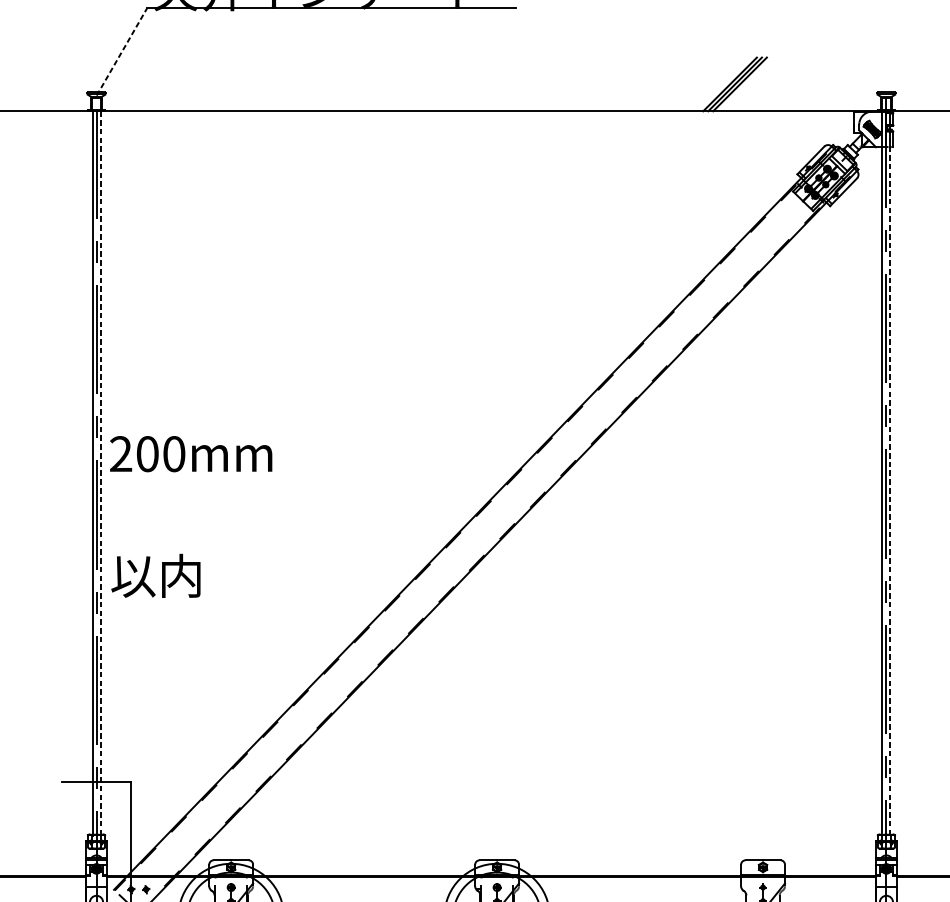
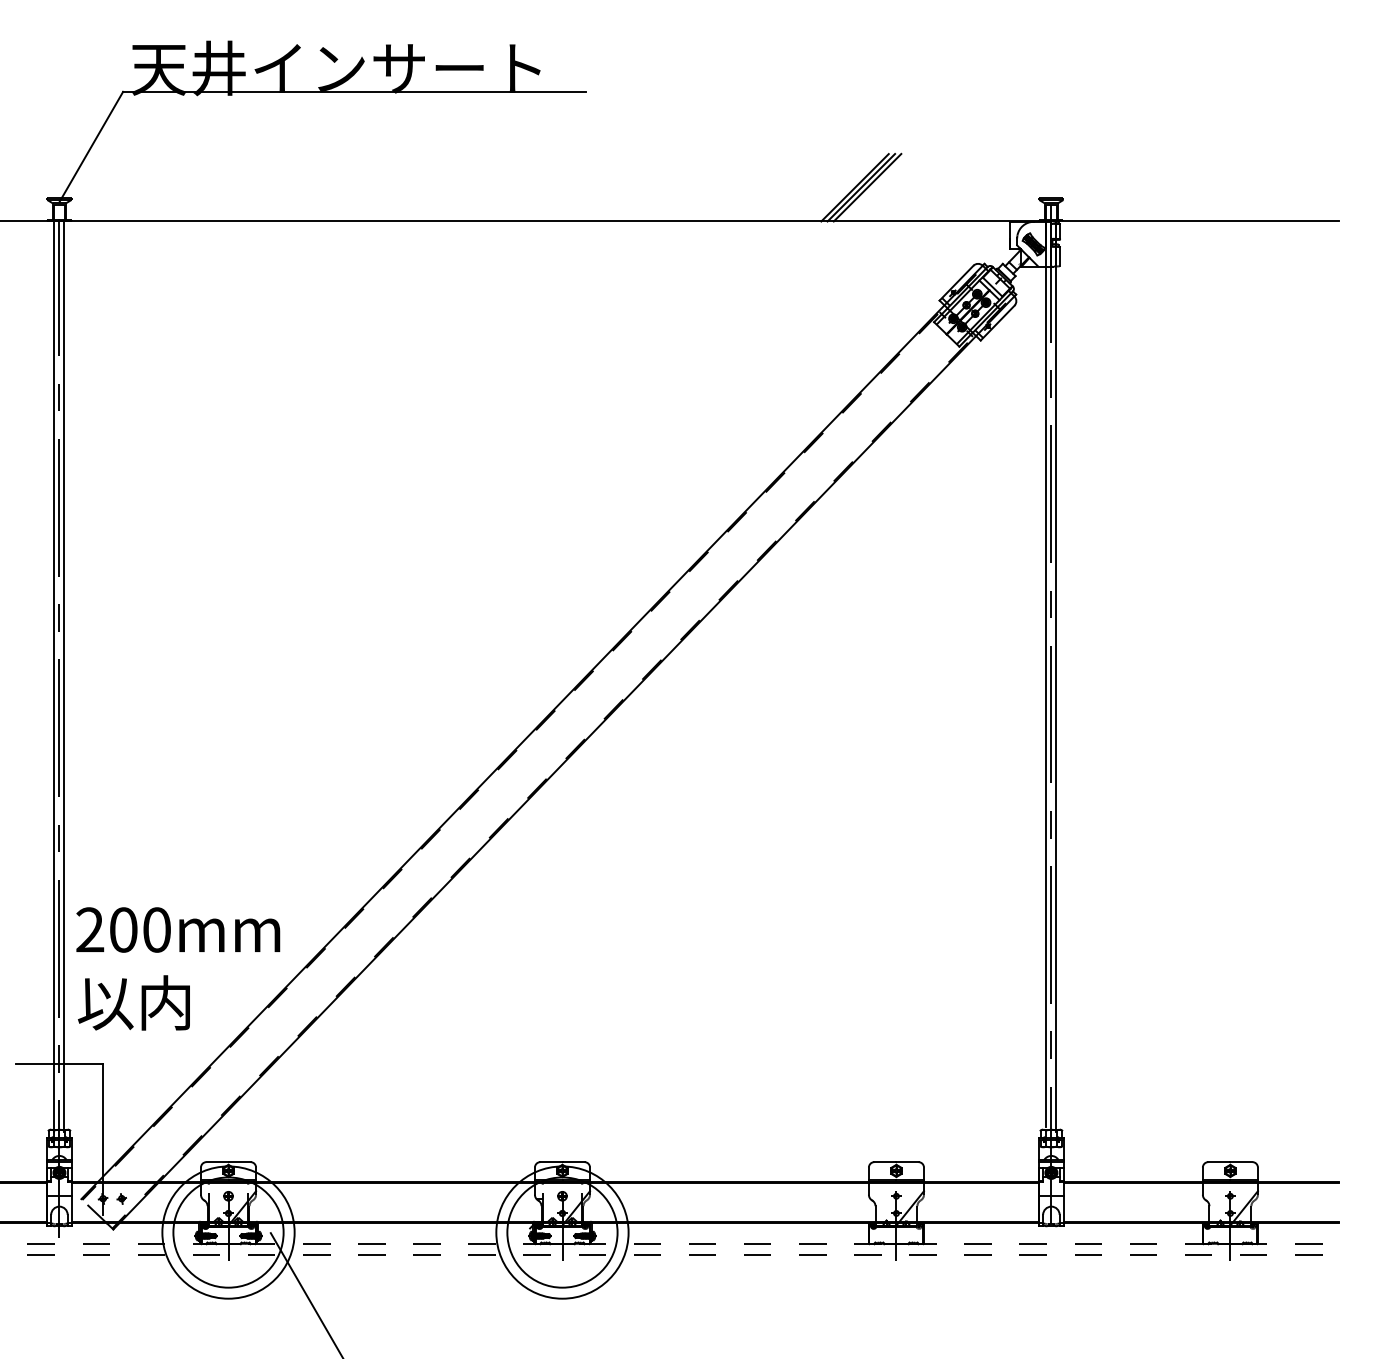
line: (122, 51) -> (91, 146), dashed -> solid
text: (191, 453) -> (178, 929), moved
line: (100, 474) -> (64, 677), dashed -> solid
line: (890, 474) -> (1056, 677), dashed -> solid
text: (155, 575) -> (133, 1002), moved

